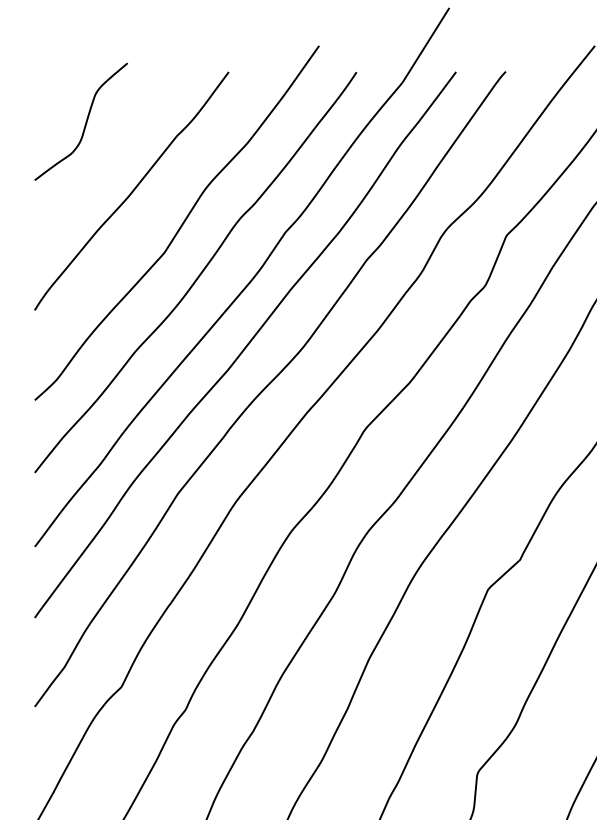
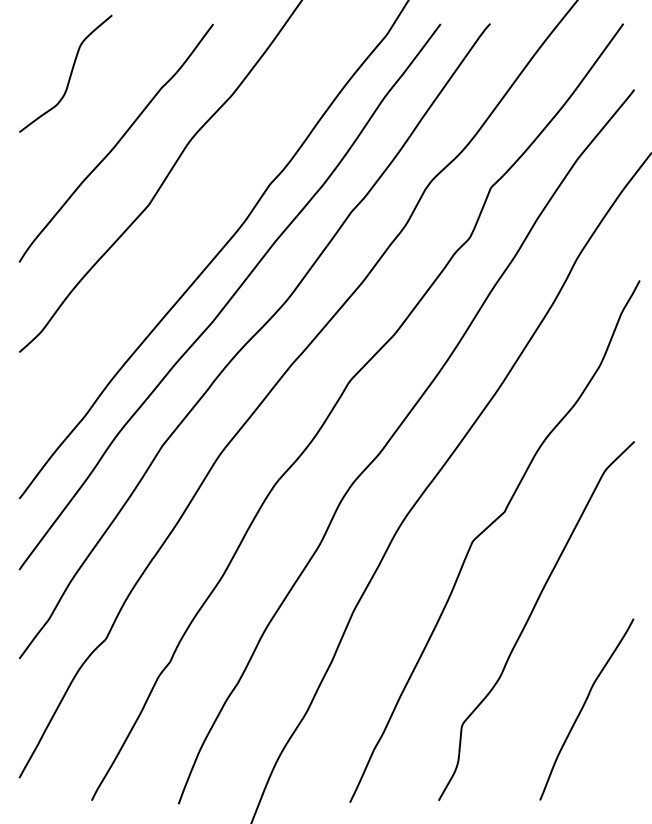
curve: (198, 274) -> (183, 226), removed

